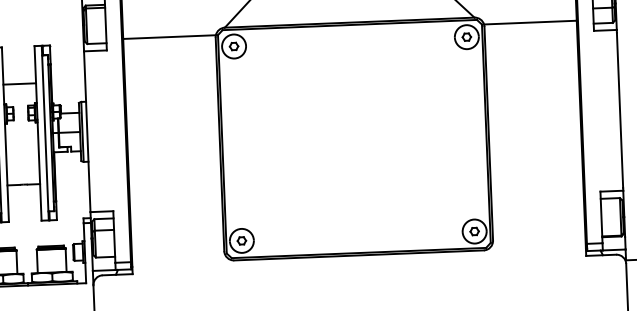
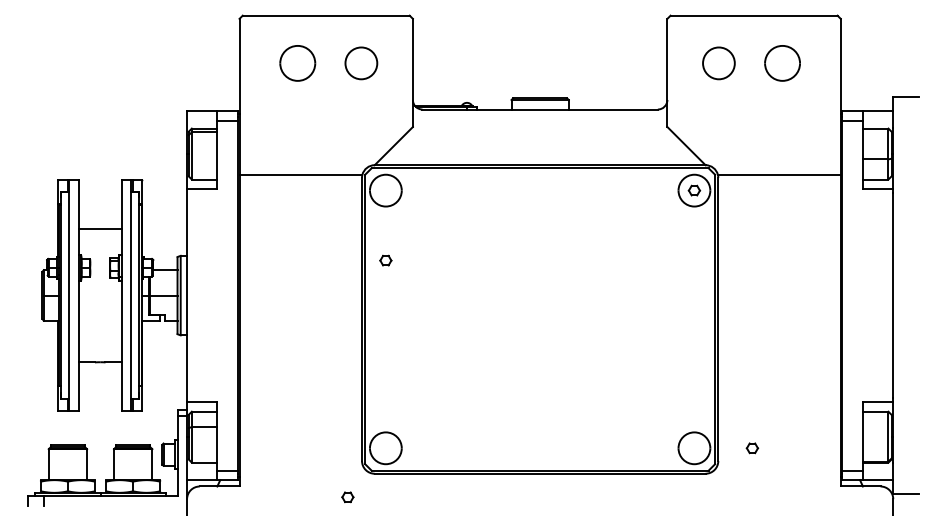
part: (233, 46) -> (385, 260), moved
part: (474, 231) -> (752, 448), moved
part: (241, 241) -> (347, 497), moved

